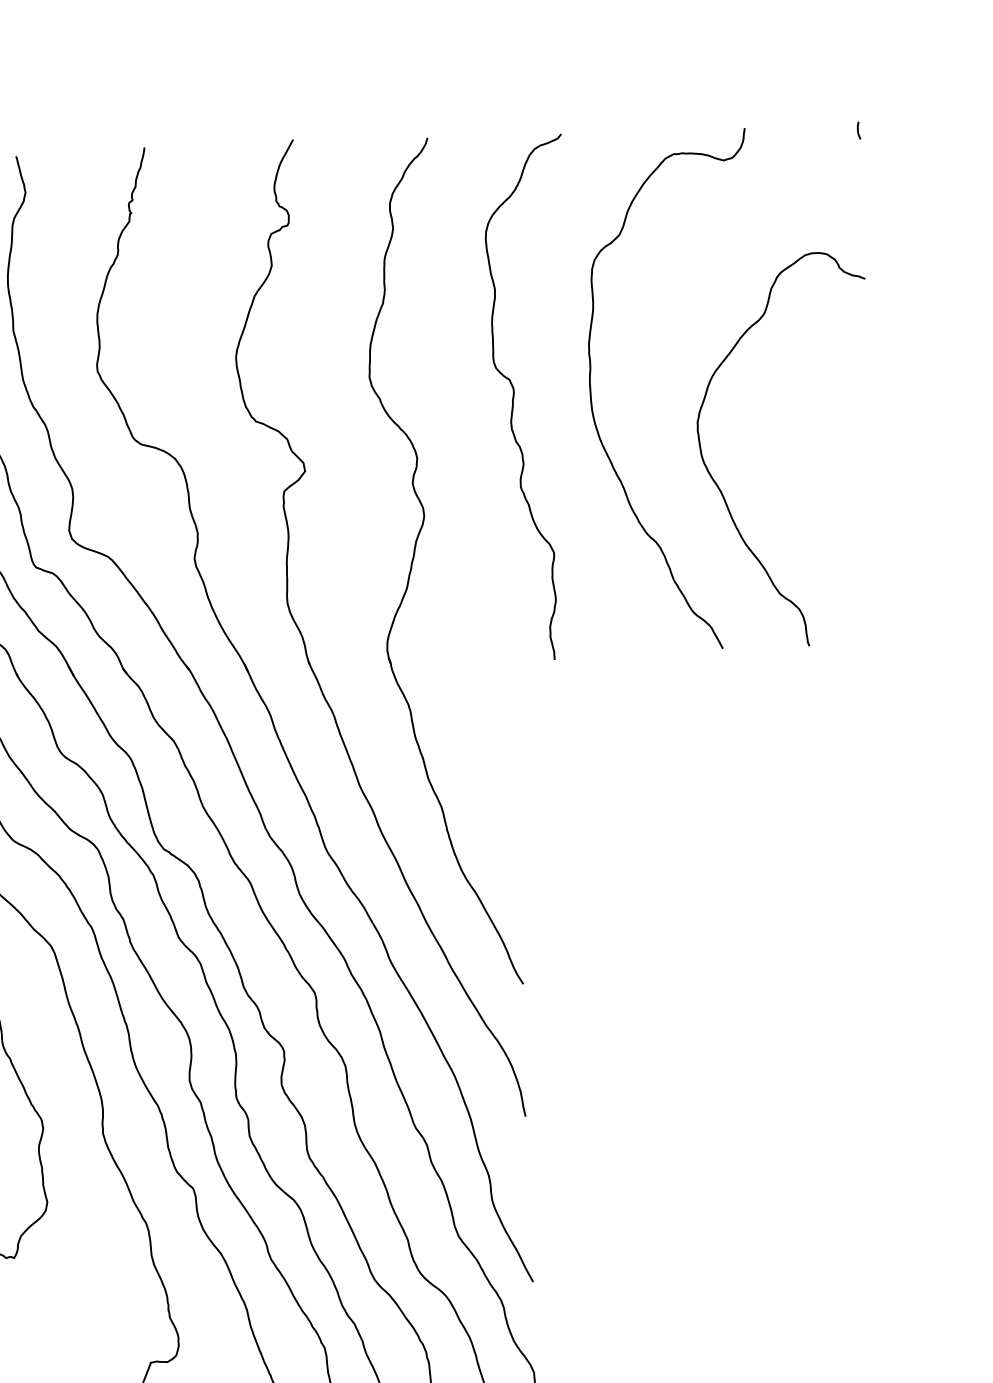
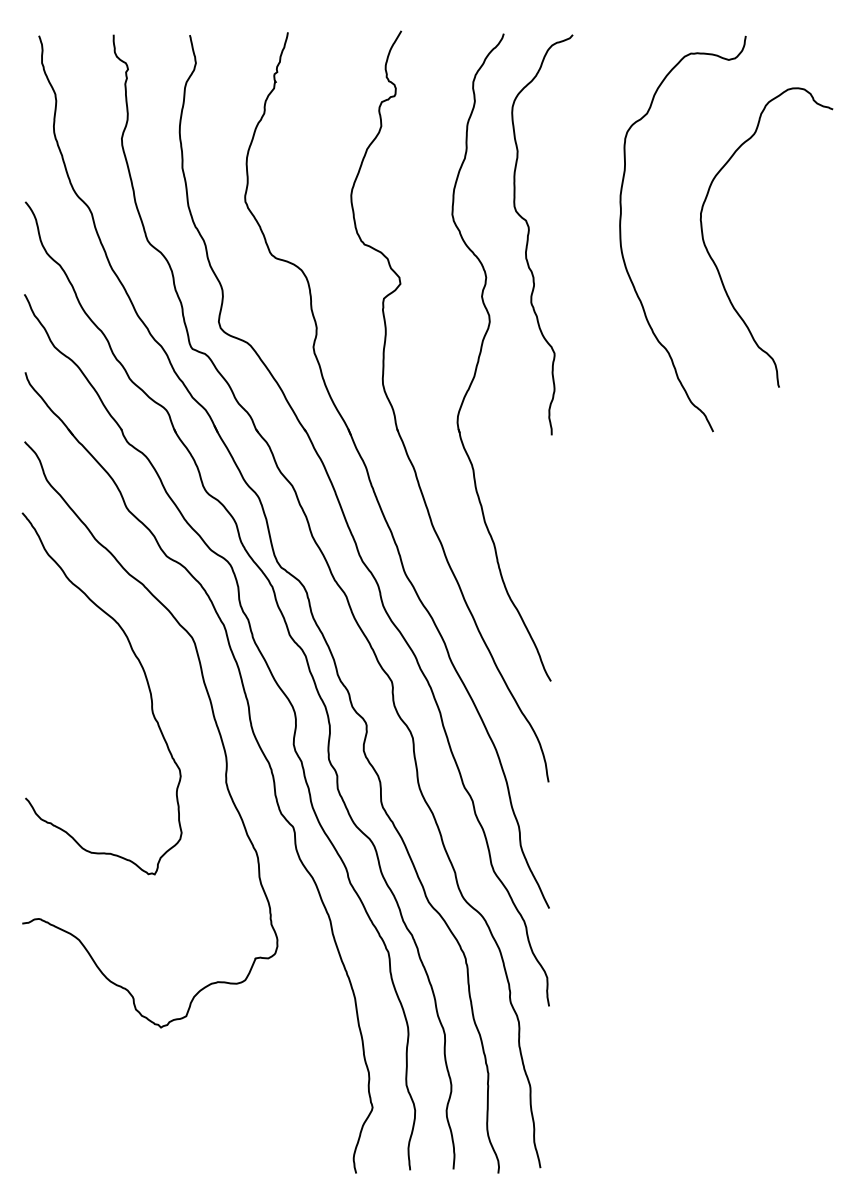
line: (858, 130) -> (832, 41), removed
curve: (514, 397) -> (529, 234), moved
curve: (720, 488) -> (716, 264), moved

